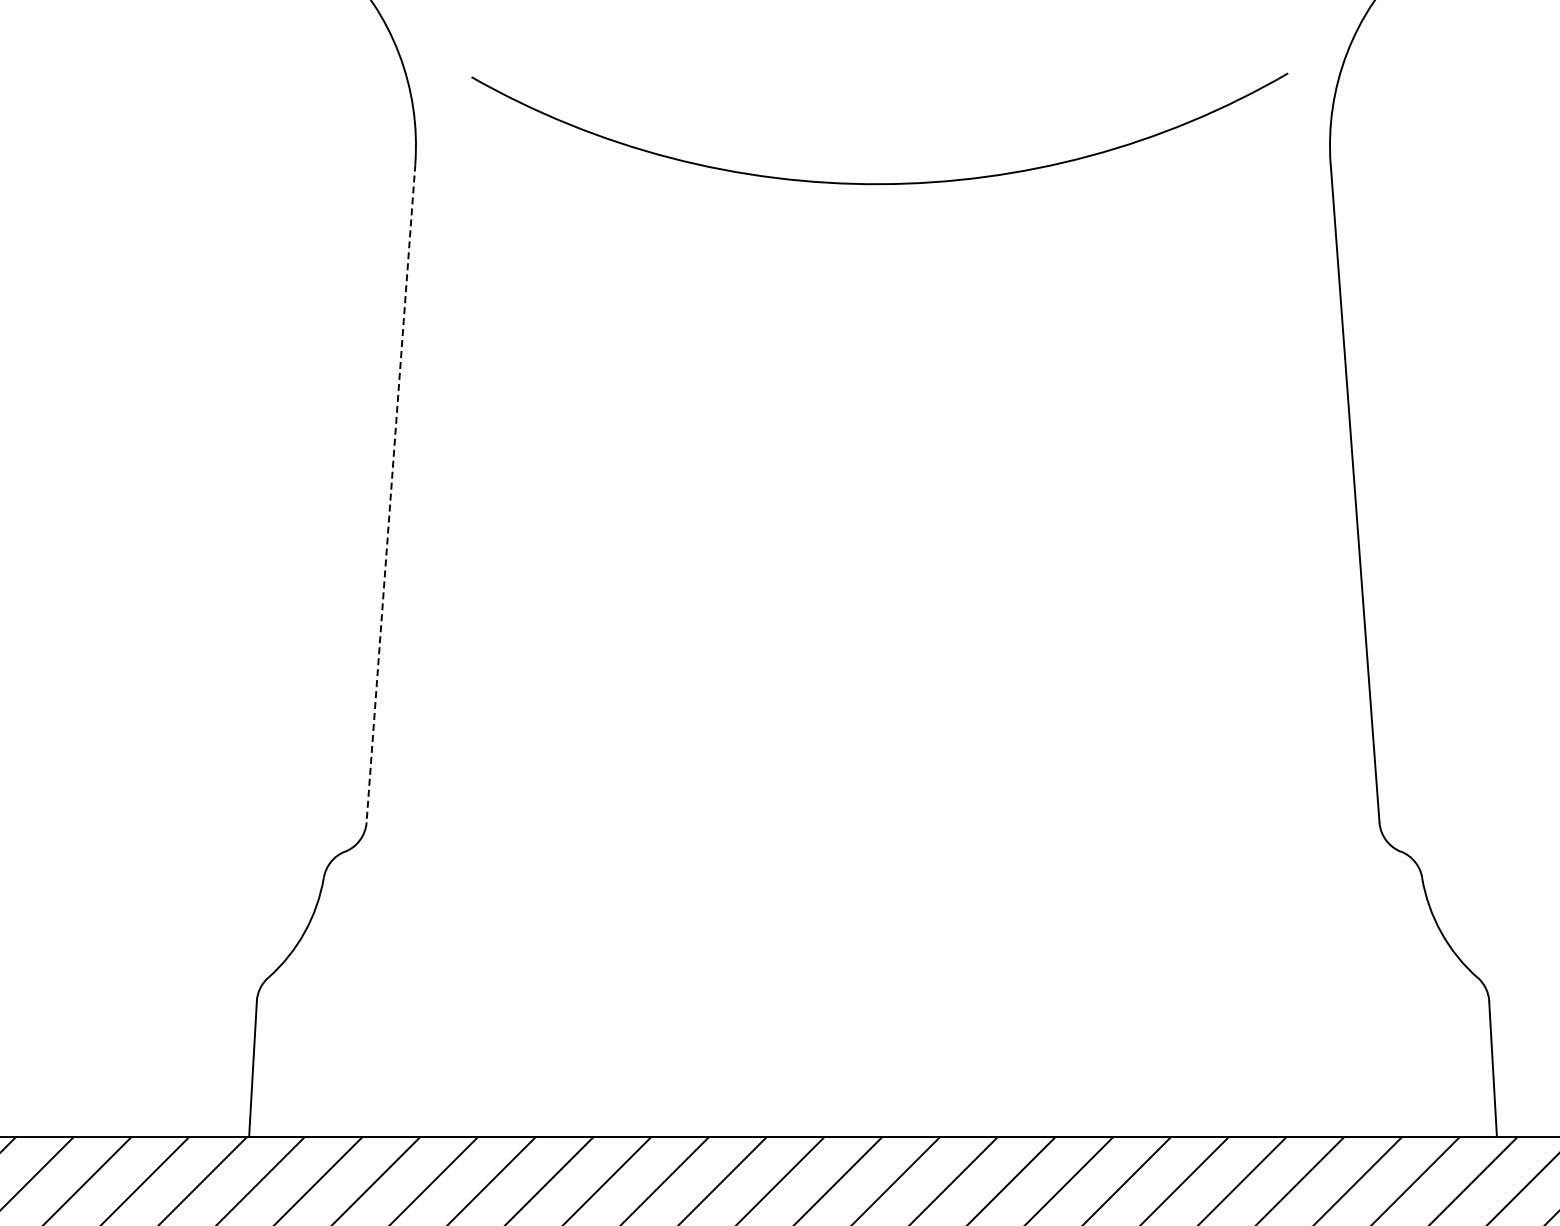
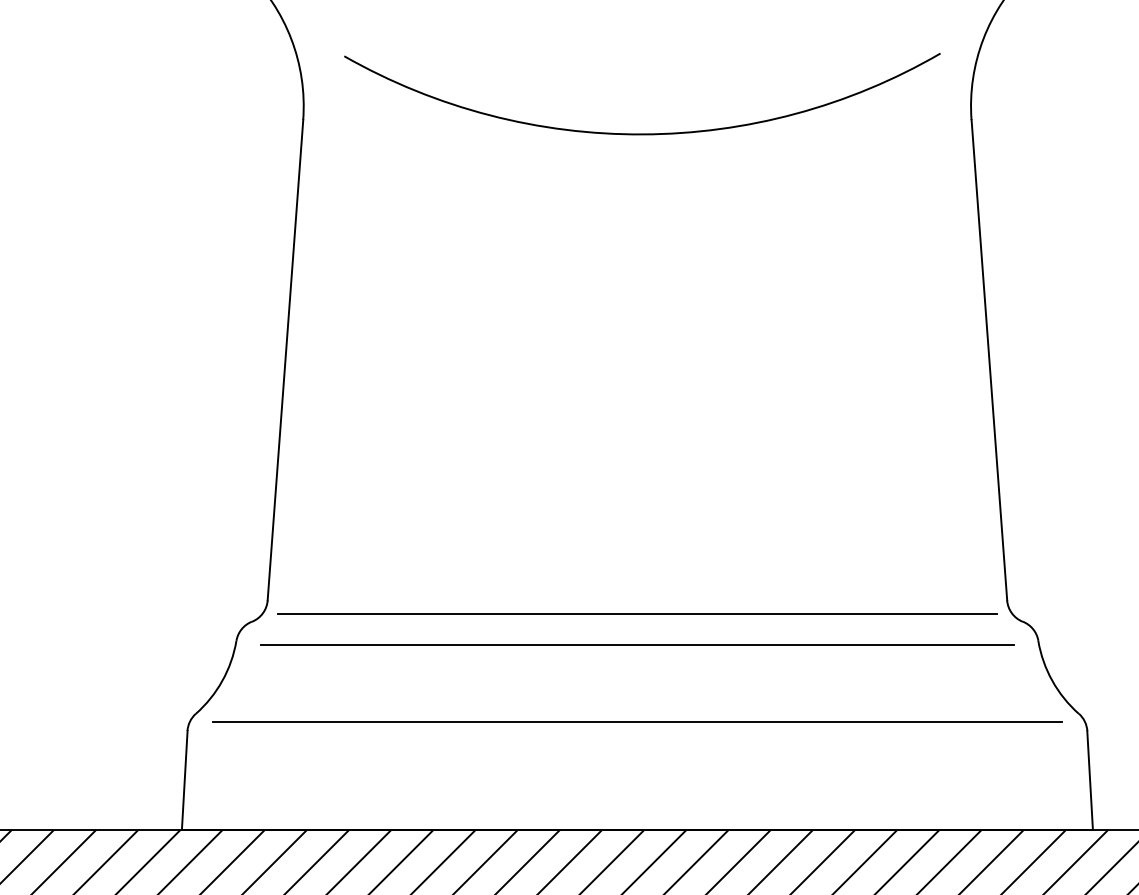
line: (390, 493) -> (285, 360), dashed -> solid
line: (872, 841) -> (637, 614), added
line: (872, 883) -> (637, 644), added
line: (872, 989) -> (637, 722), added

